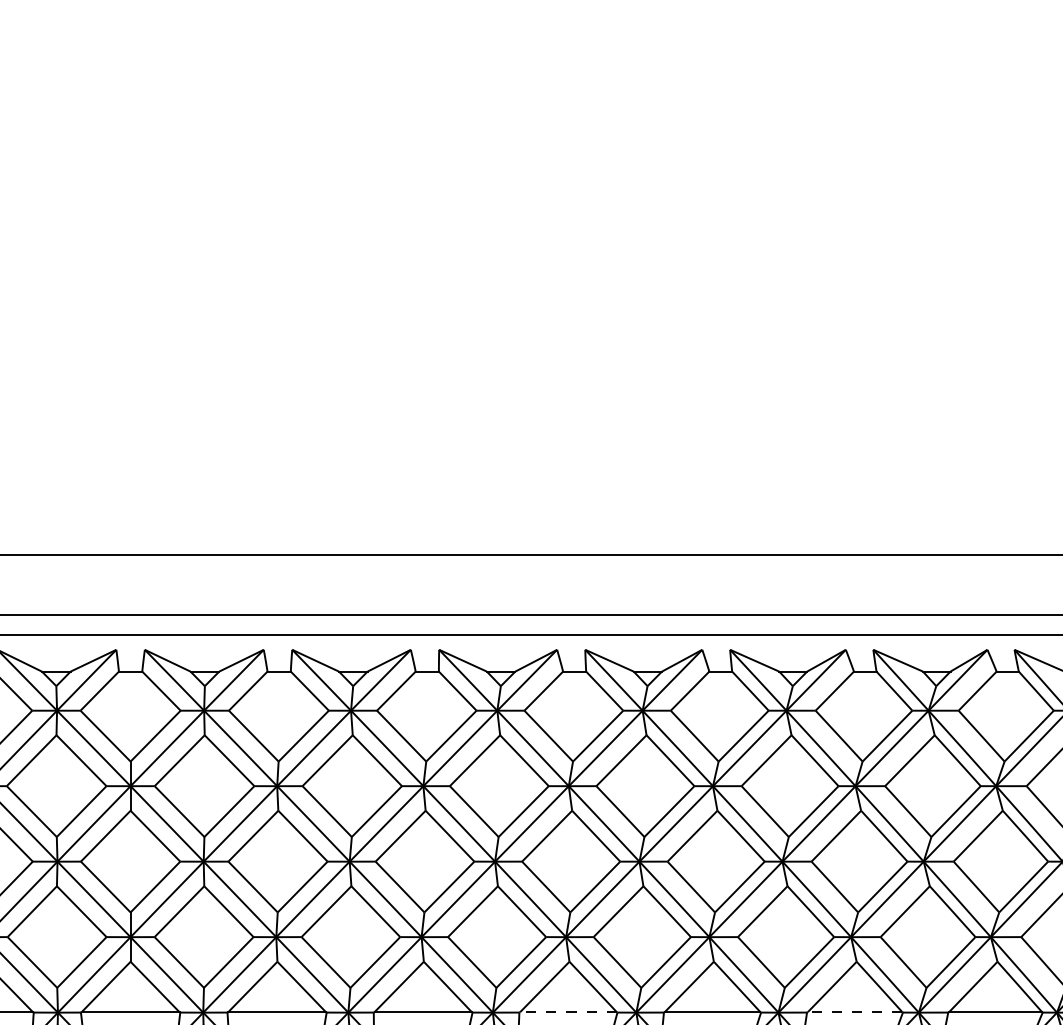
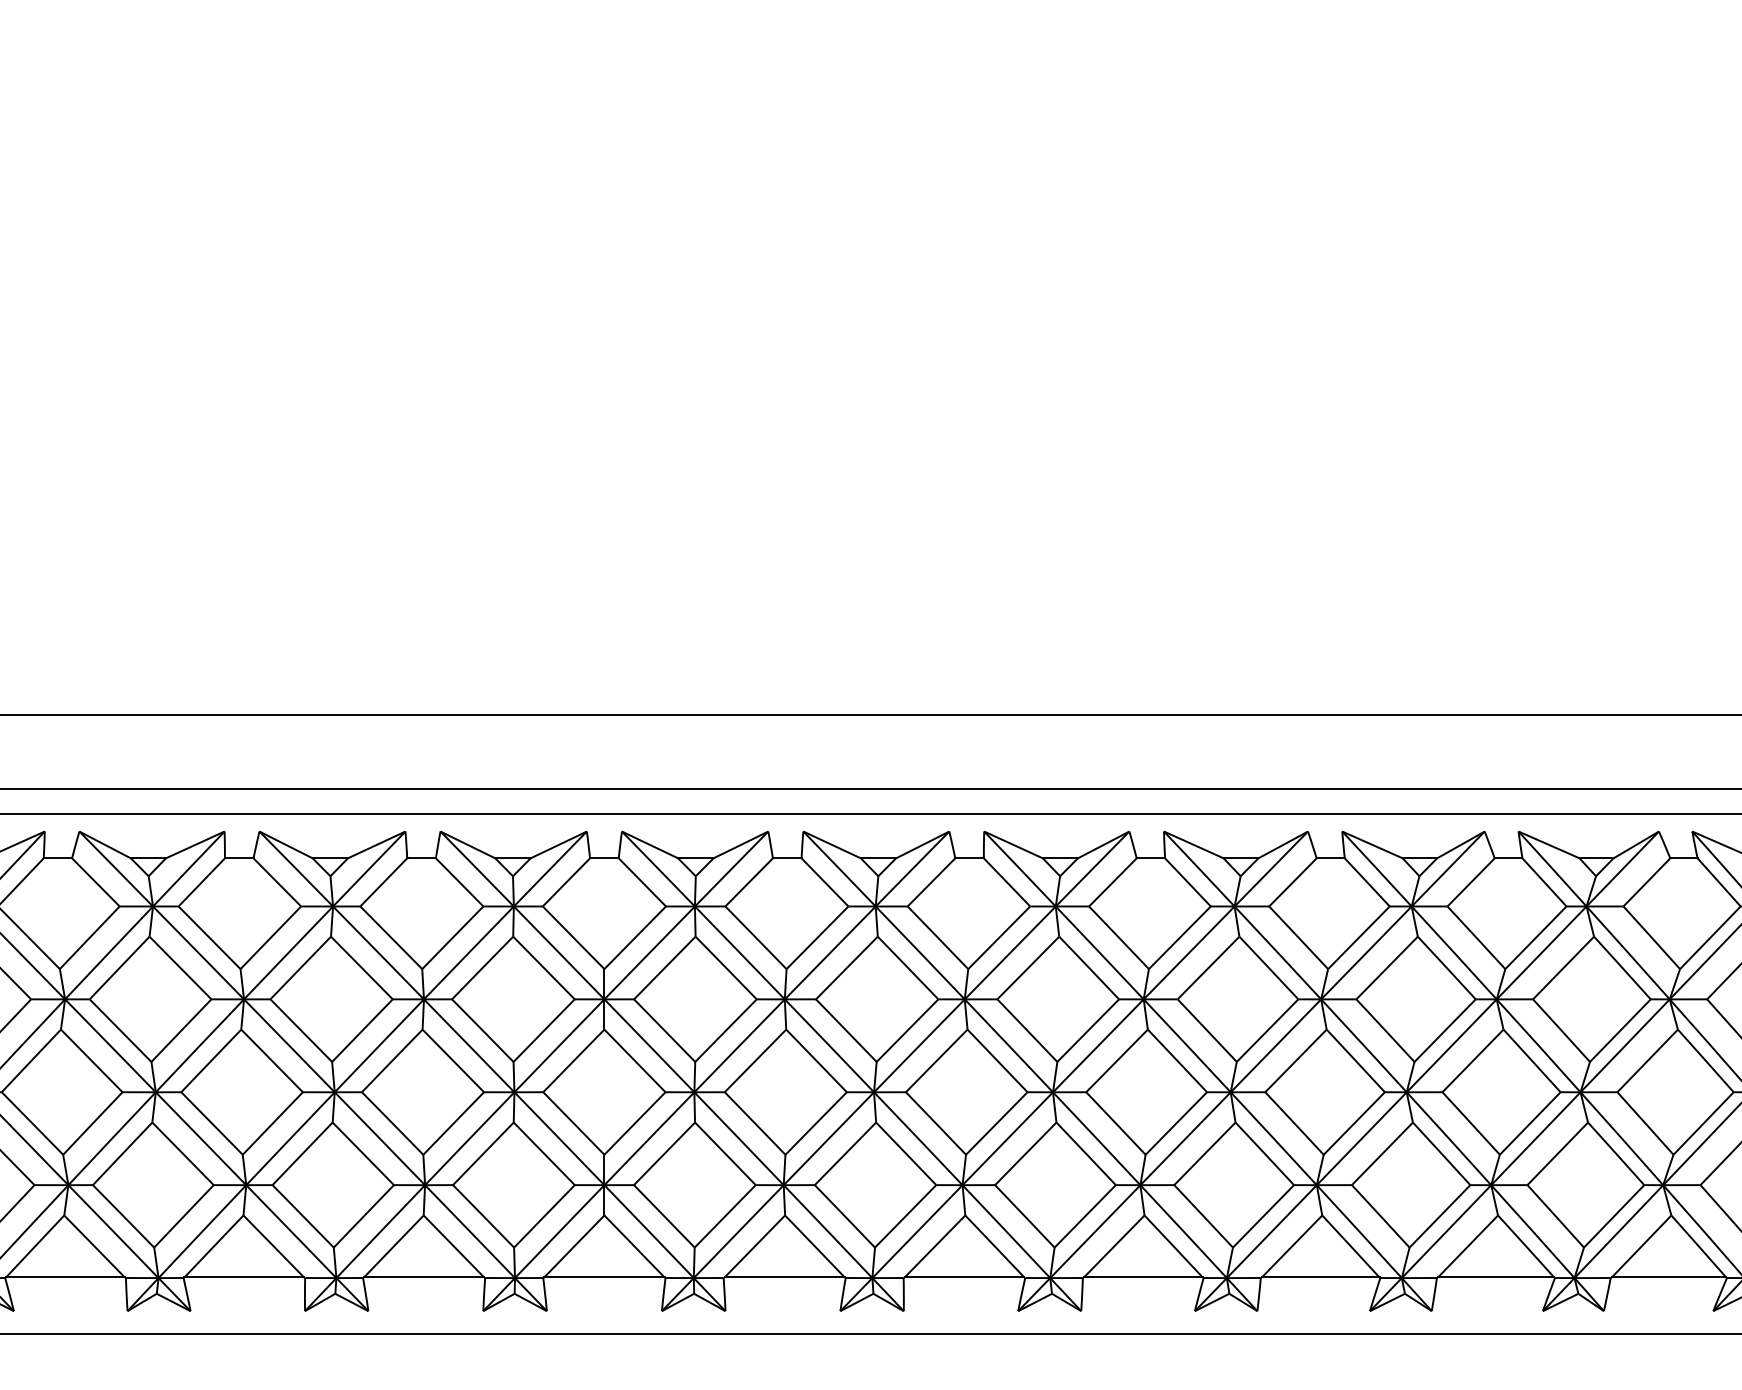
line: (567, 1012) -> (1142, 1277), dashed -> solid
line: (854, 1012) -> (1495, 1277), dashed -> solid

